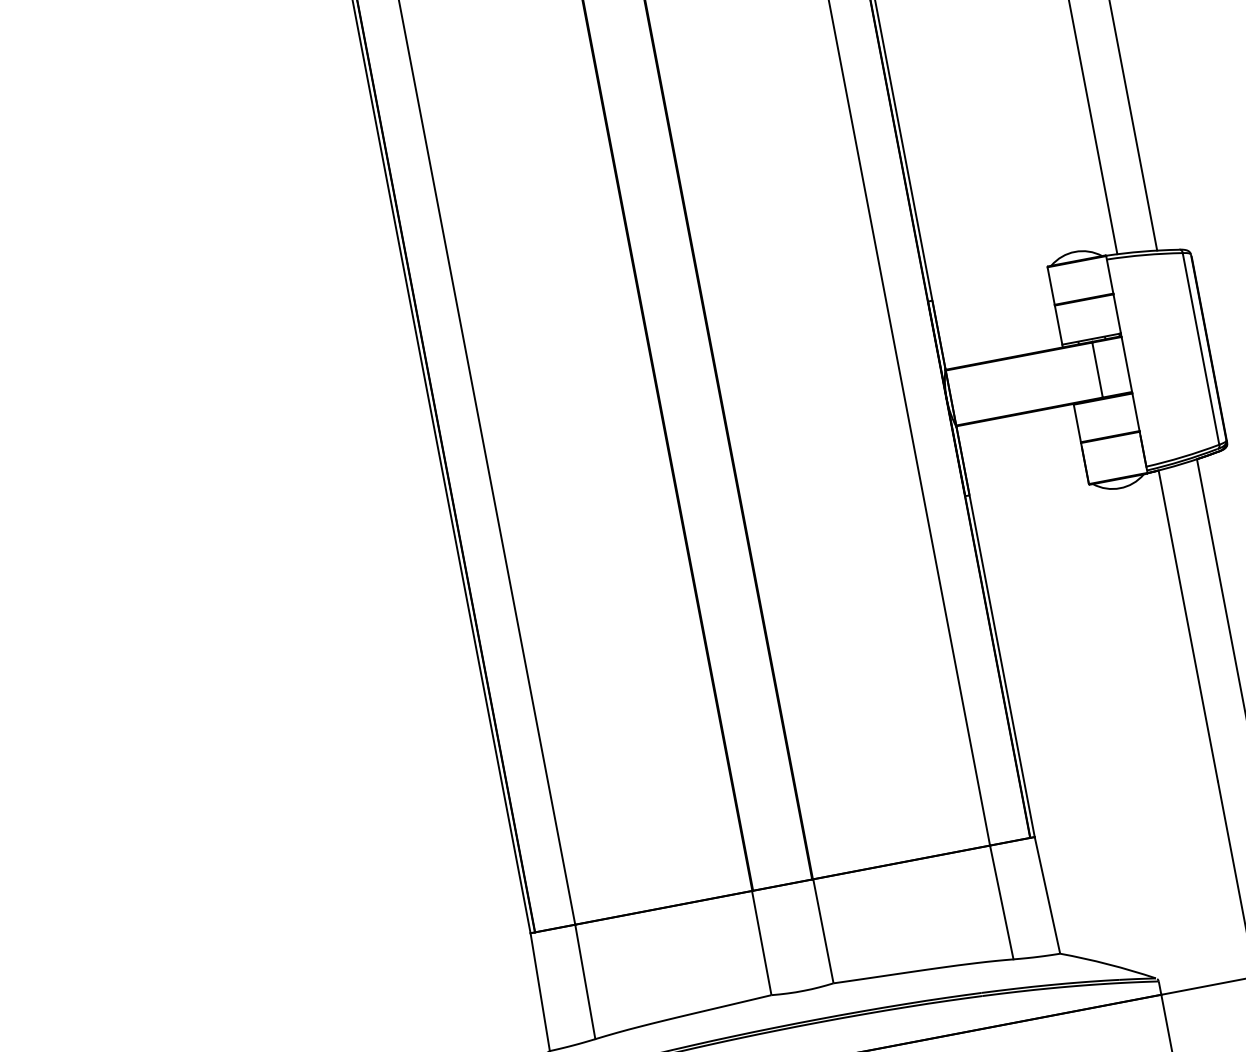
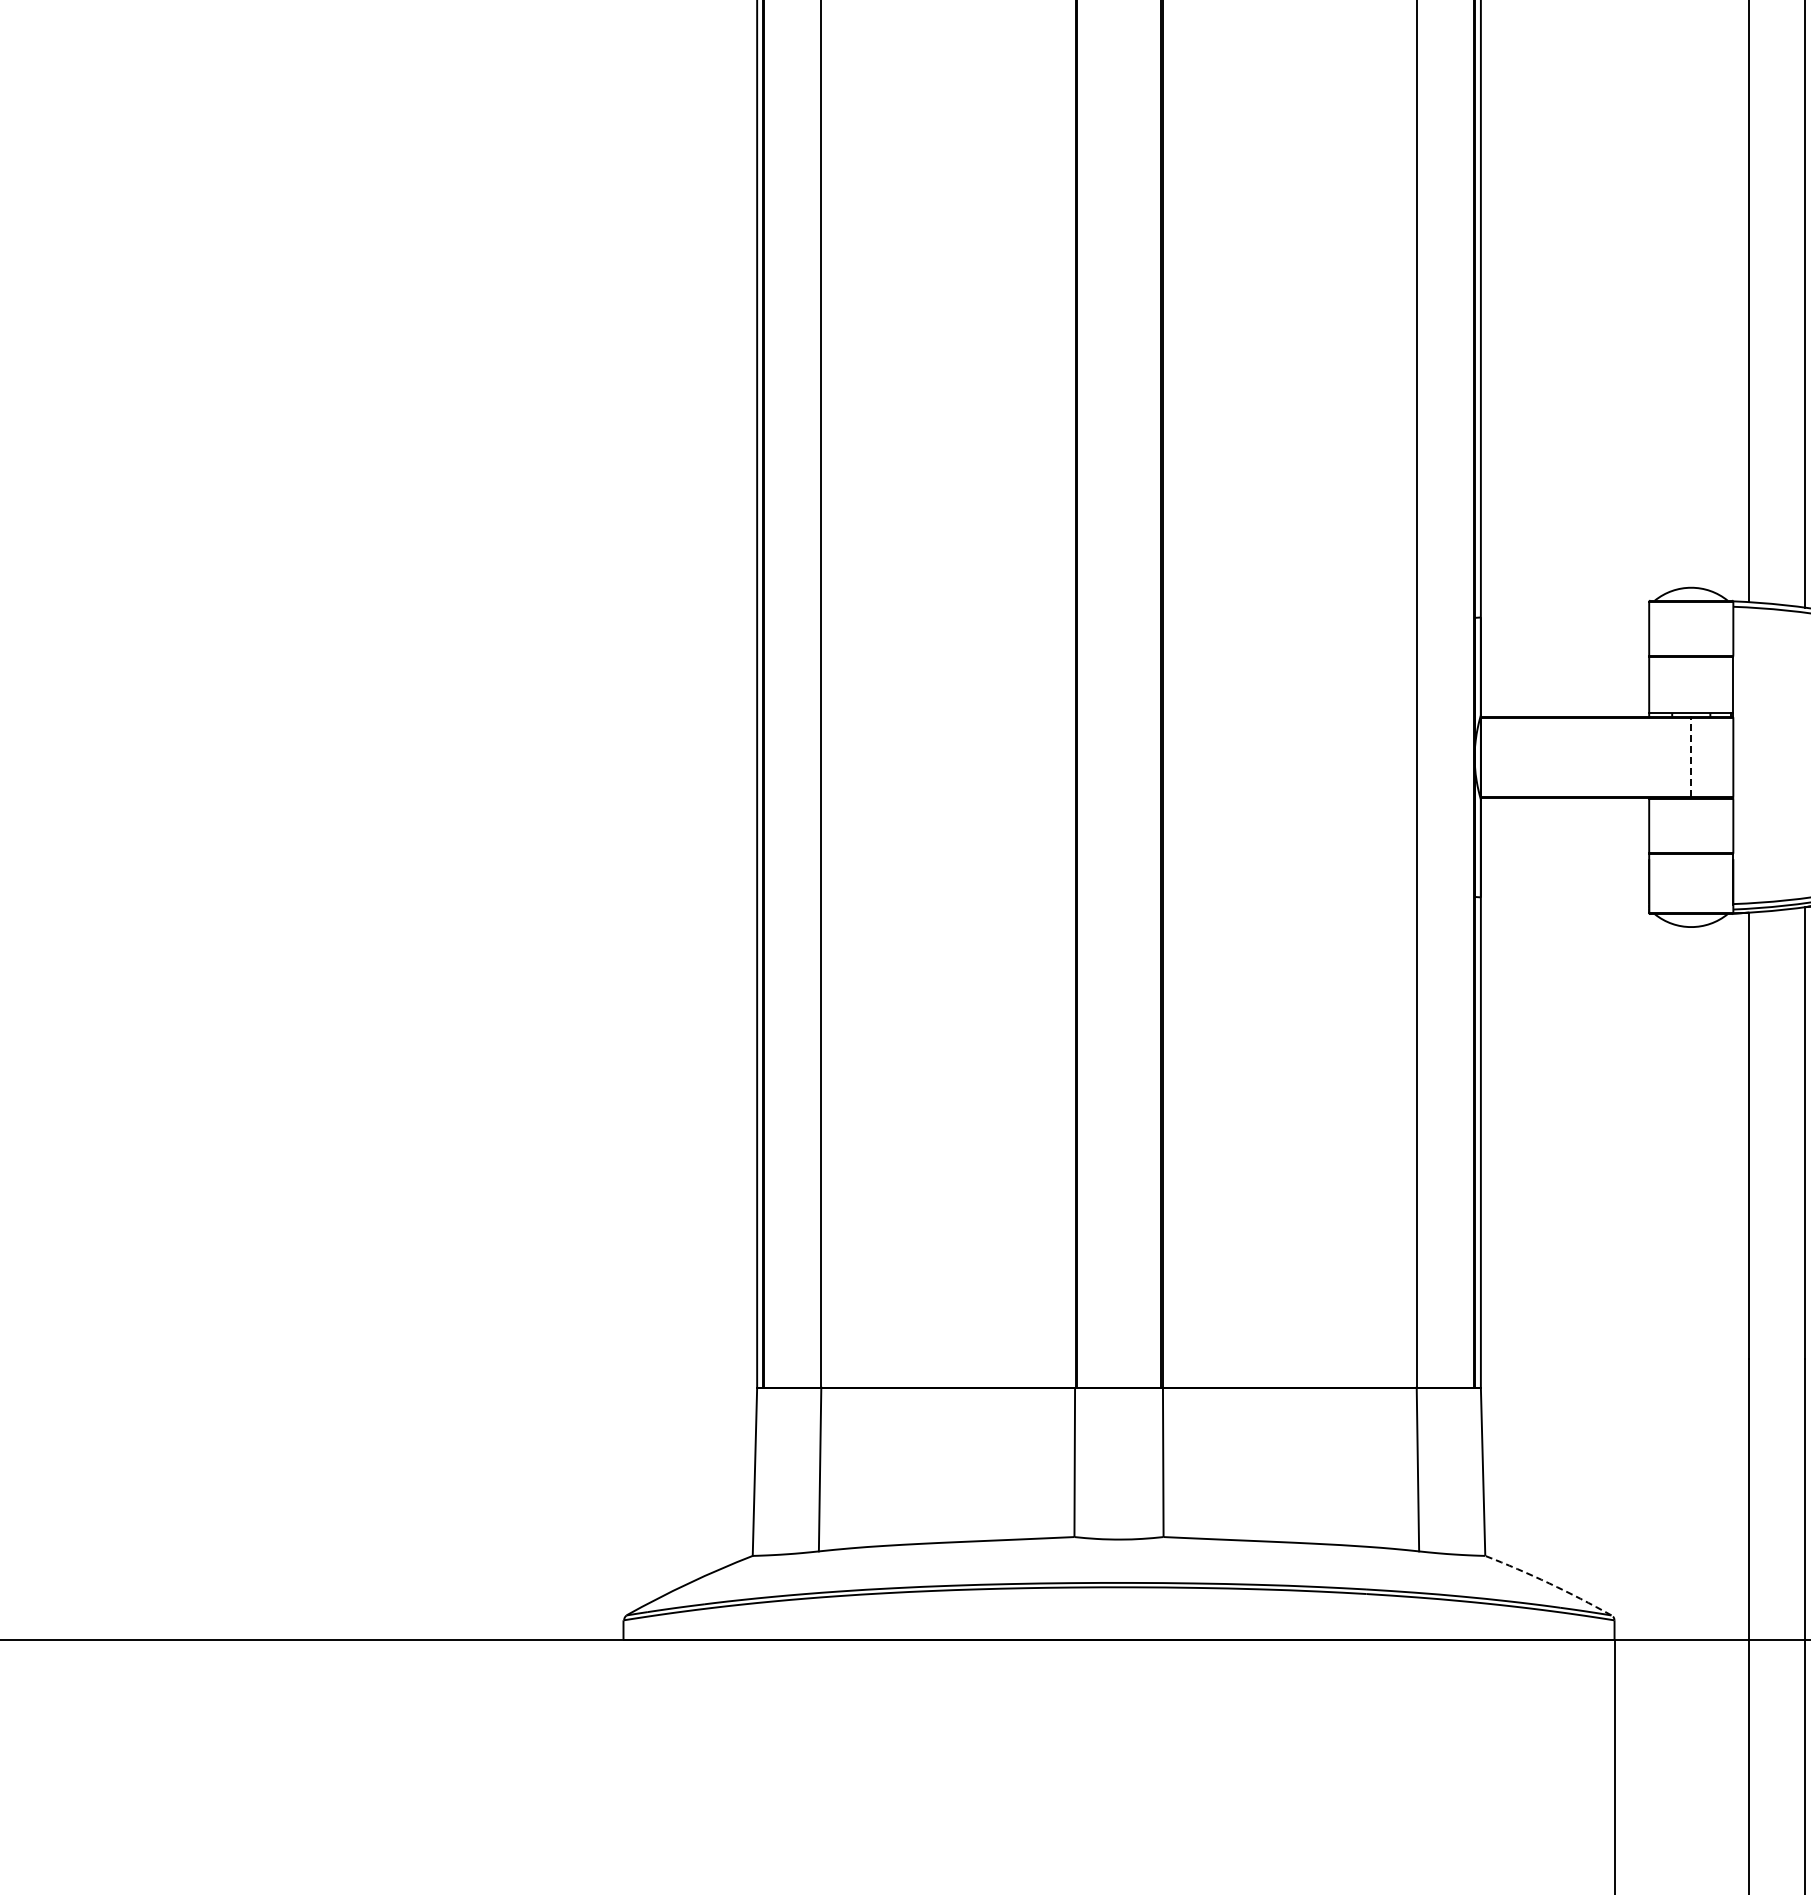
line: (1097, 369) -> (1691, 756), solid -> dashed
arc: (1108, 964) -> (1549, 1583), solid -> dashed

